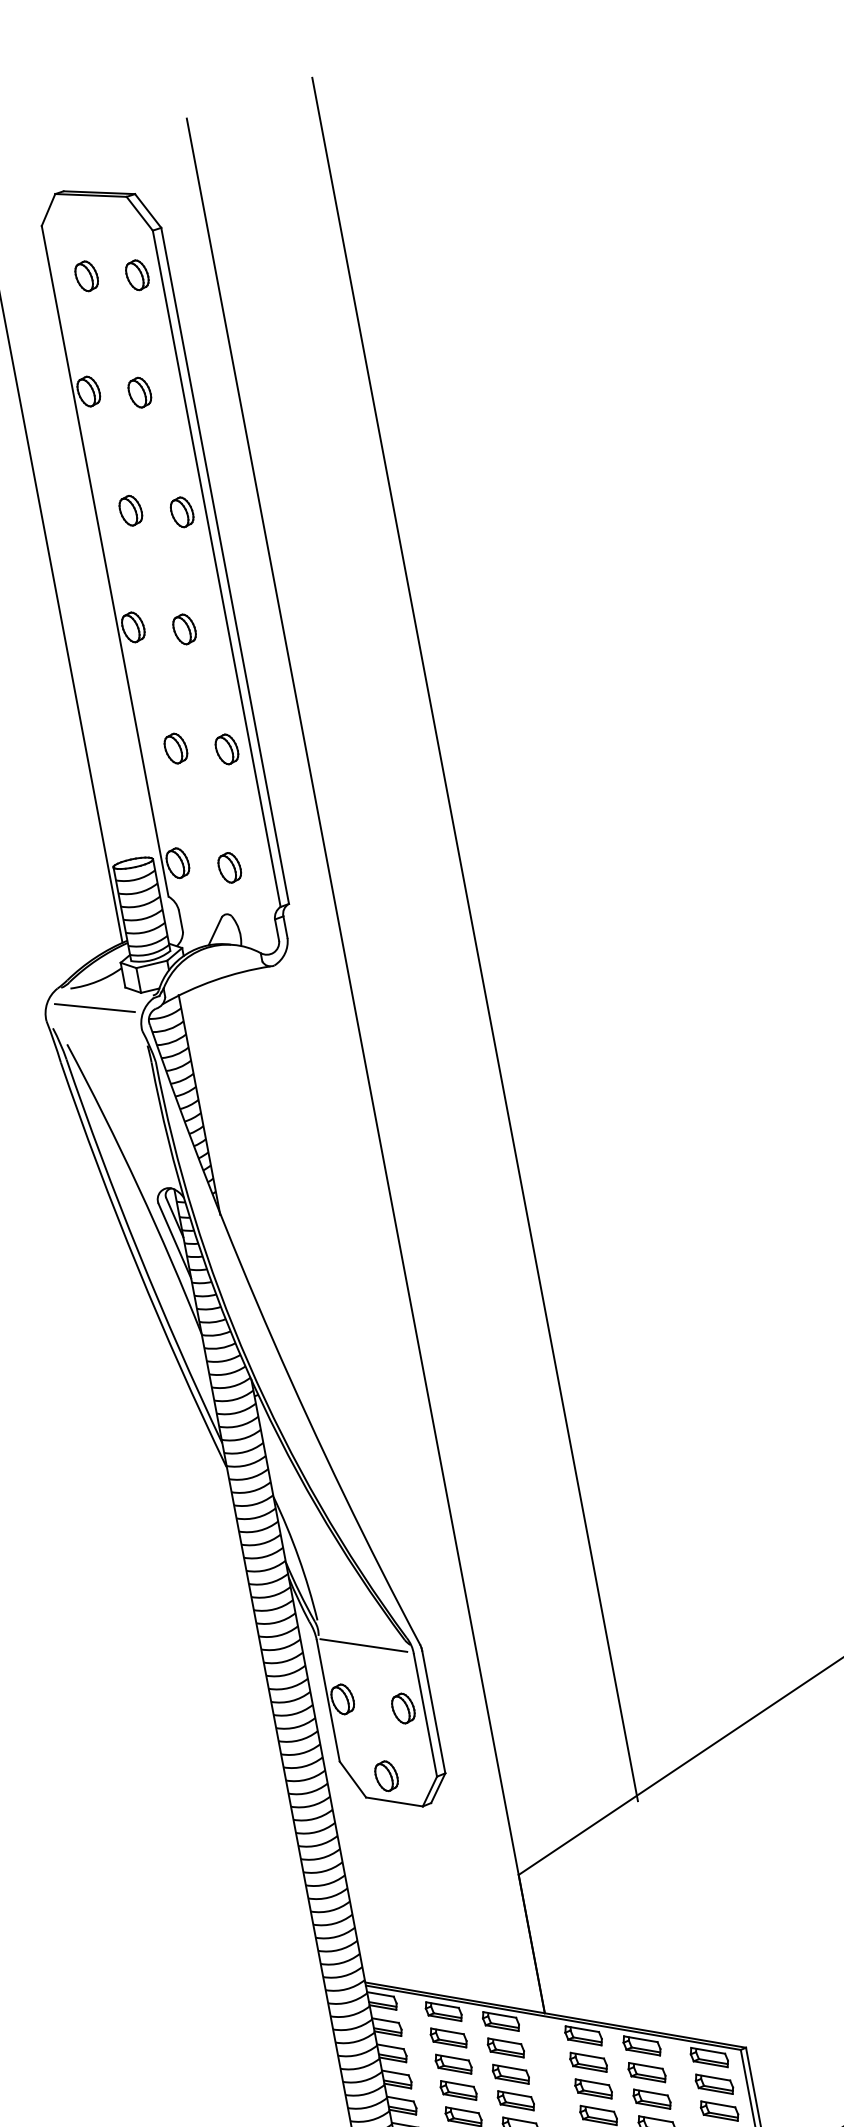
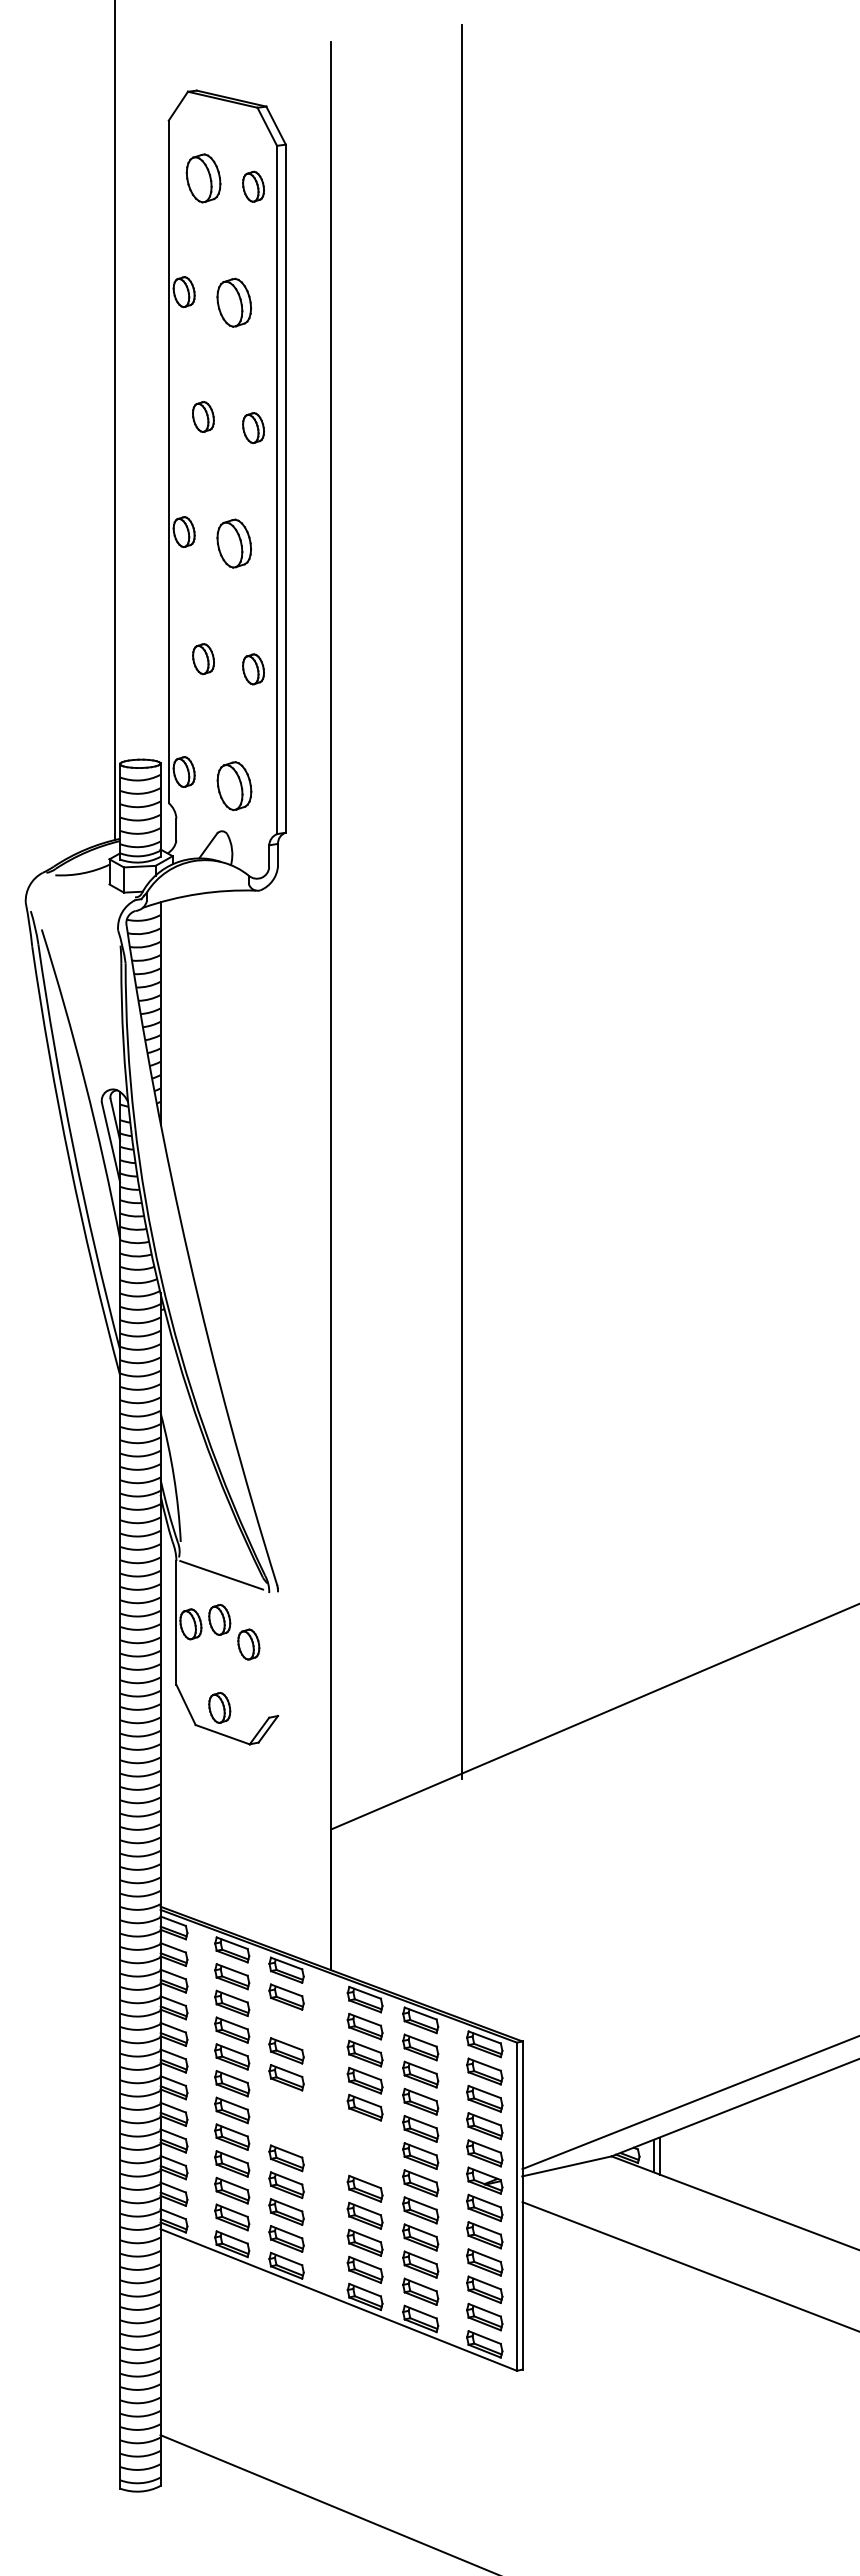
part: (86, 276) -> (203, 178), size x1.6
part: (139, 392) -> (233, 302), size x1.6
part: (183, 629) -> (233, 543), size x1.6
part: (229, 868) -> (233, 786), size x1.6
line: (94, 1007) -> (75, 898), removed
part: (369, 1689) -> (219, 1619), added
line: (434, 1711) -> (278, 1653), removed
line: (425, 1715) -> (269, 1655), removed
part: (510, 2073) -> (286, 2023), removed

